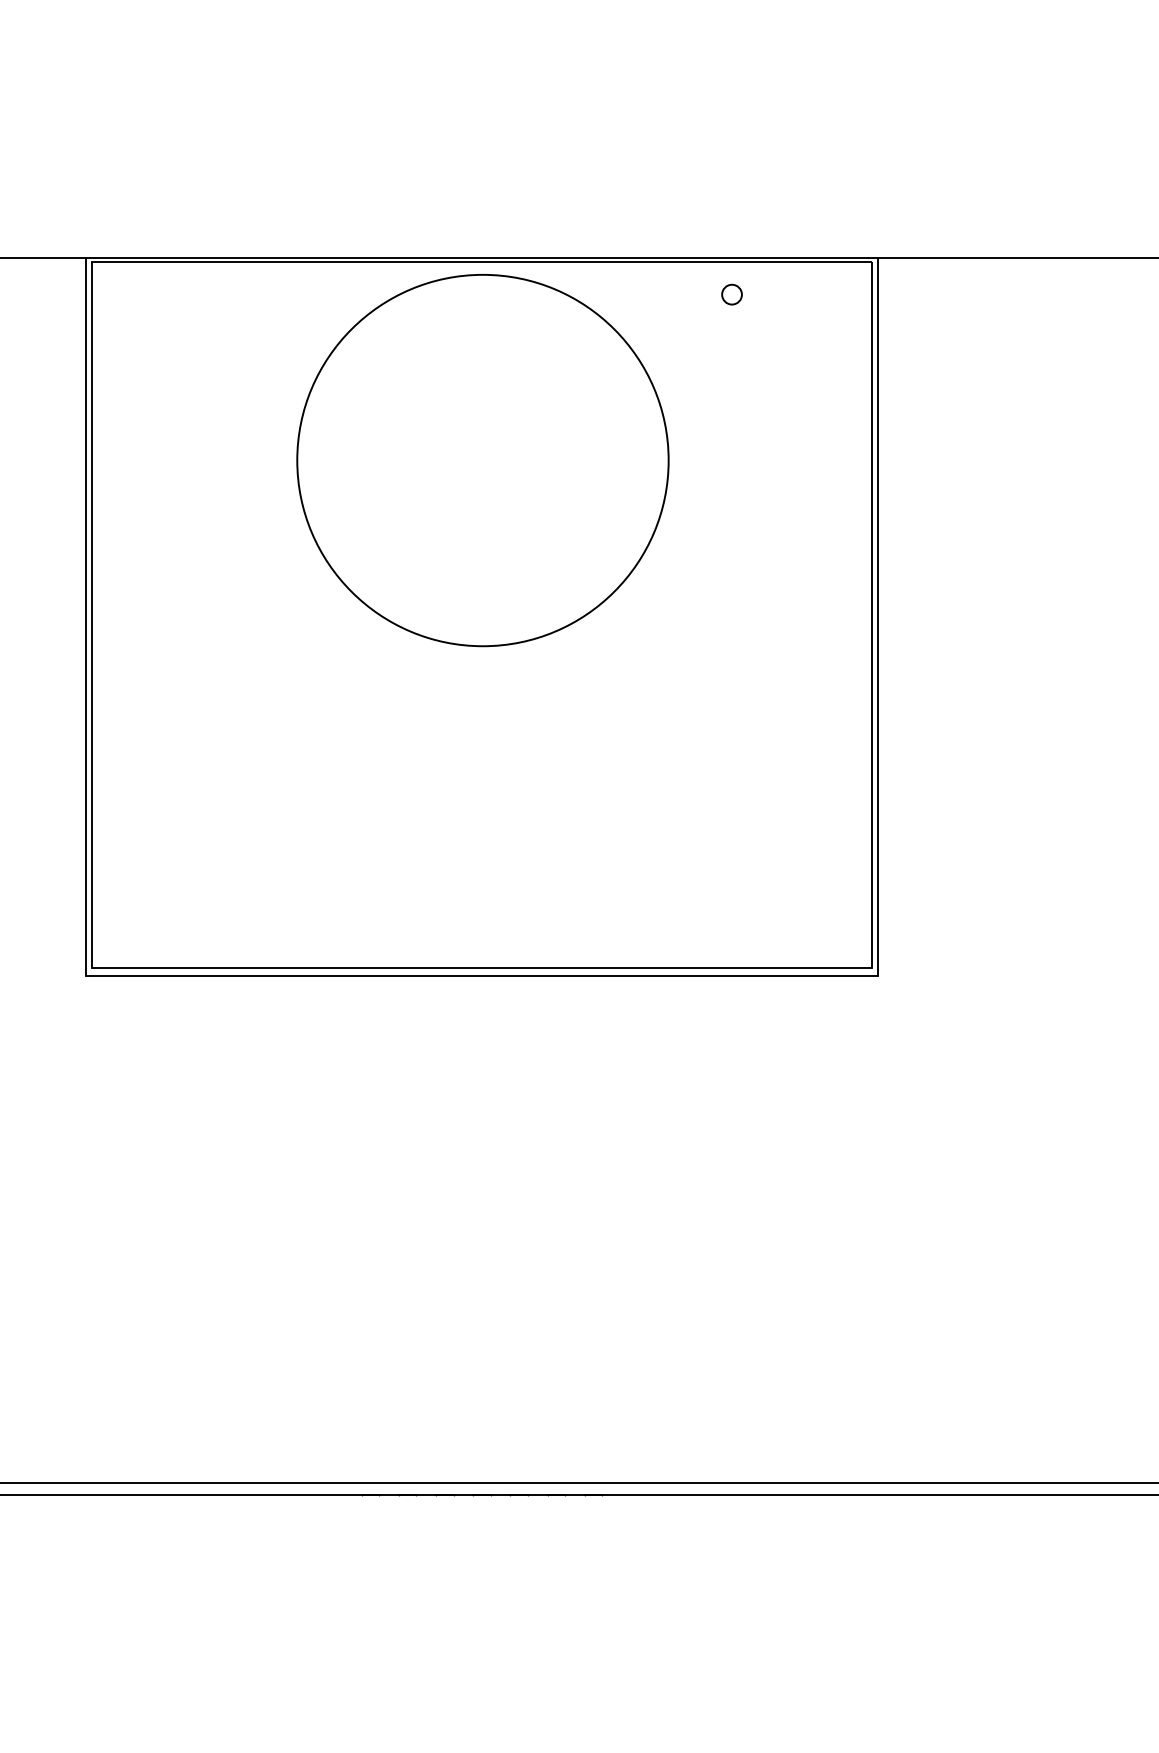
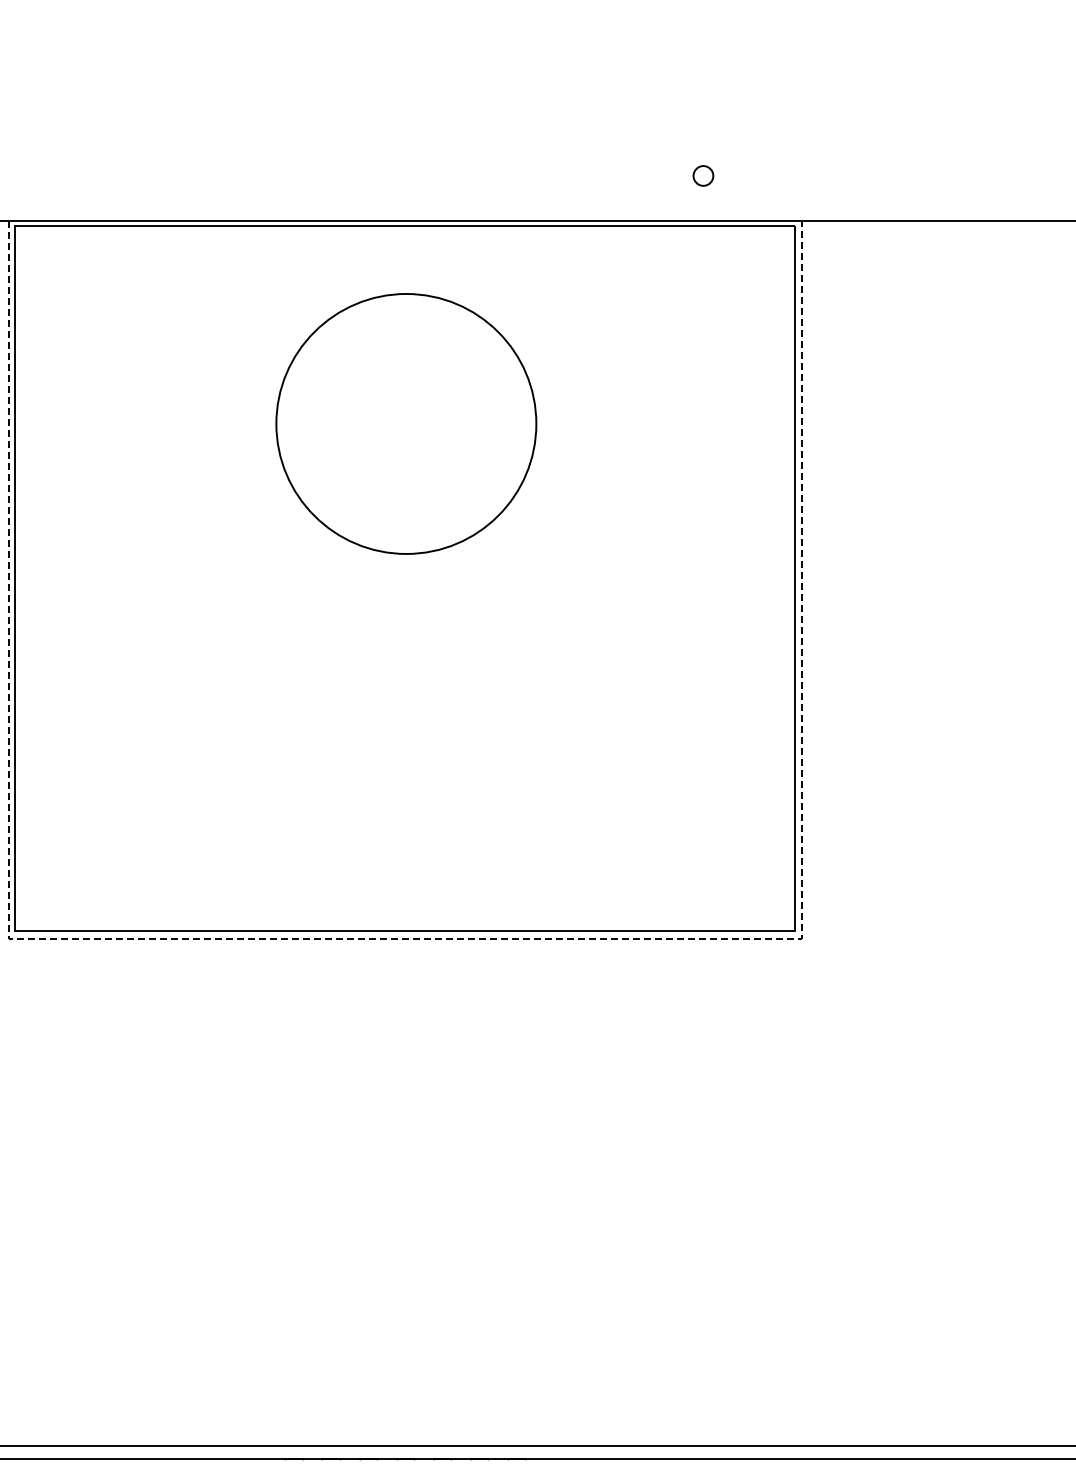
circle: (731, 294) -> (702, 175), moved
circle: (482, 460) -> (405, 423), size x0.7
line: (482, 975) -> (405, 938), solid -> dashed

